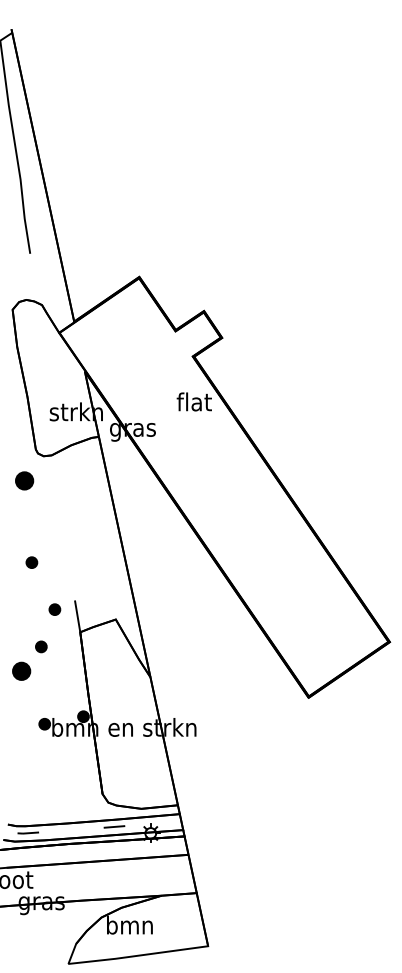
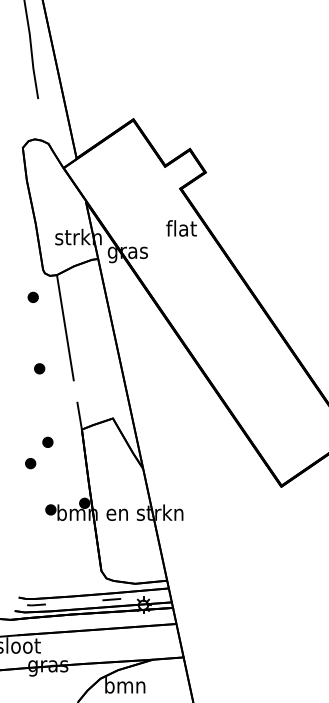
part: (24, 480) -> (33, 297), size x0.62
line: (60, 515) -> (64, 327), added
part: (54, 609) -> (59, 409), removed
part: (21, 670) -> (30, 462), size x0.62

